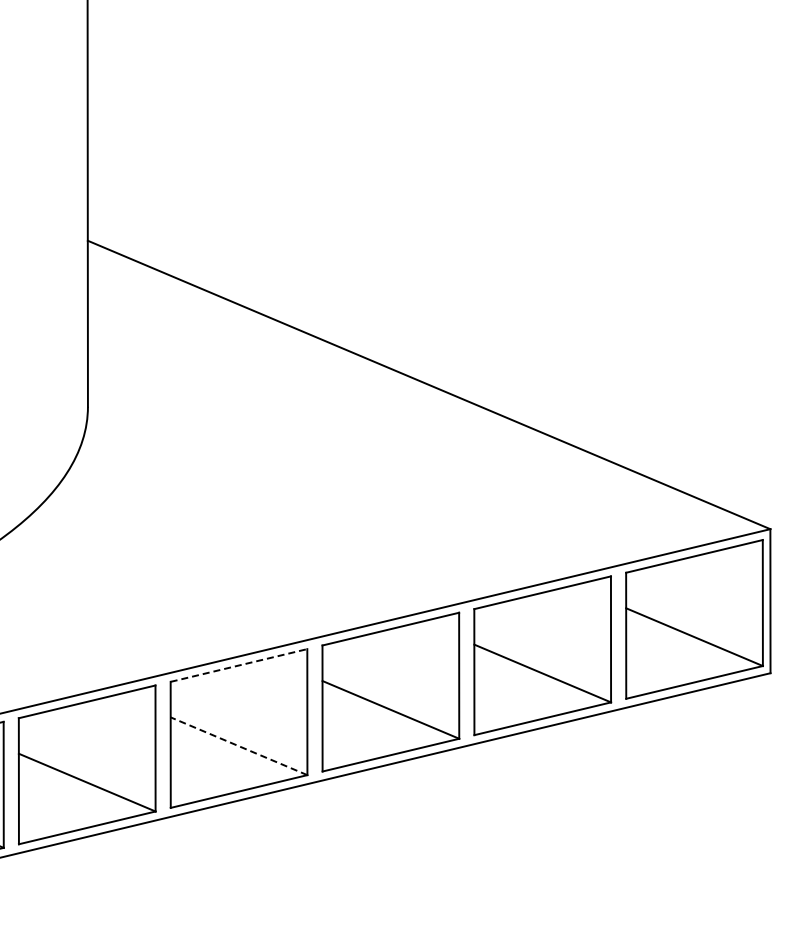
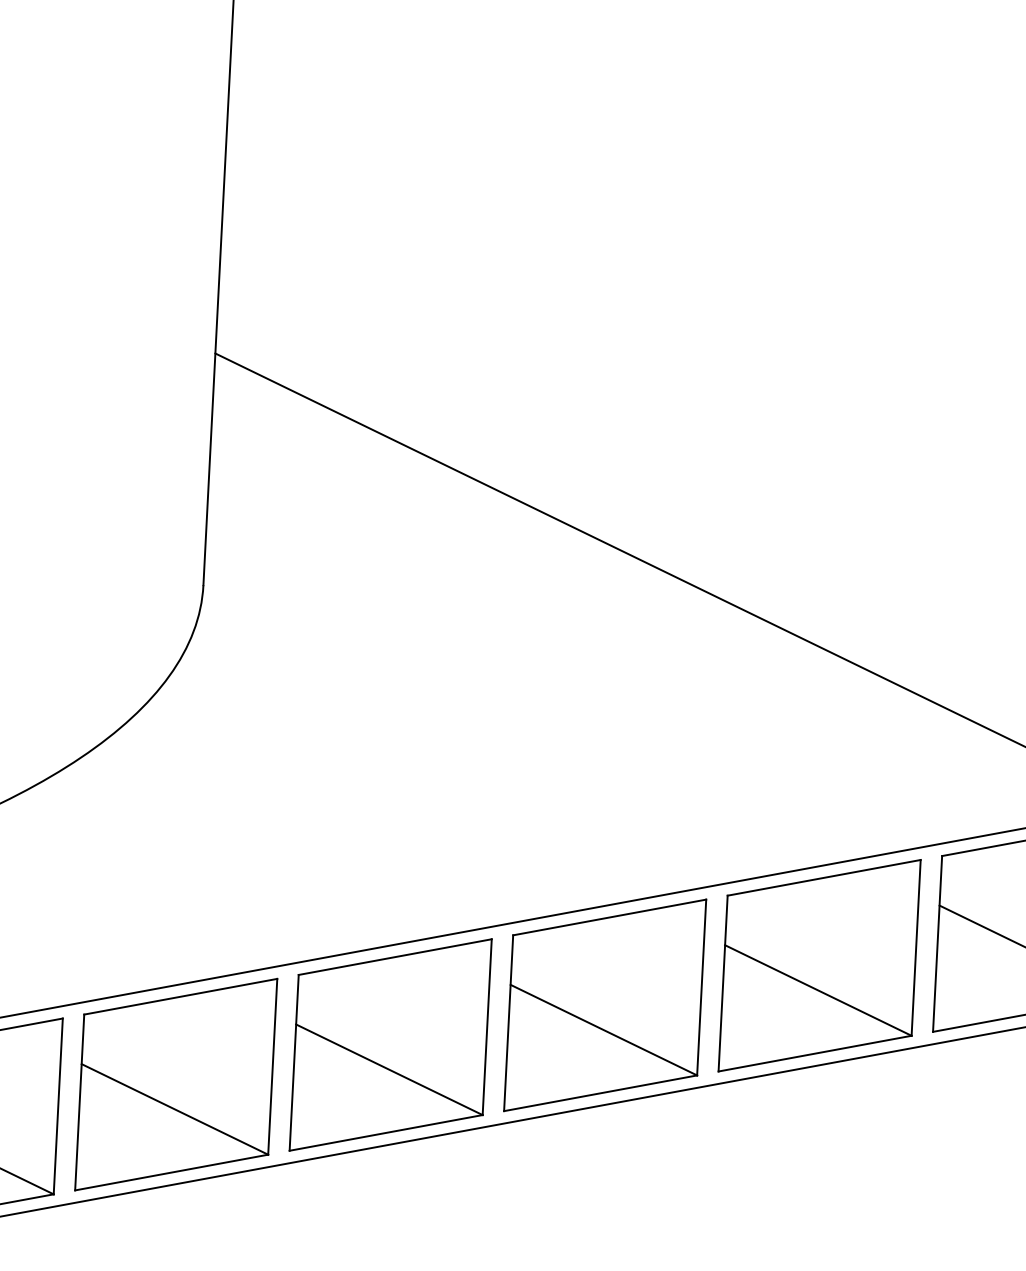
line: (239, 665) -> (395, 957), dashed -> solid
line: (238, 746) -> (388, 1070), dashed -> solid

